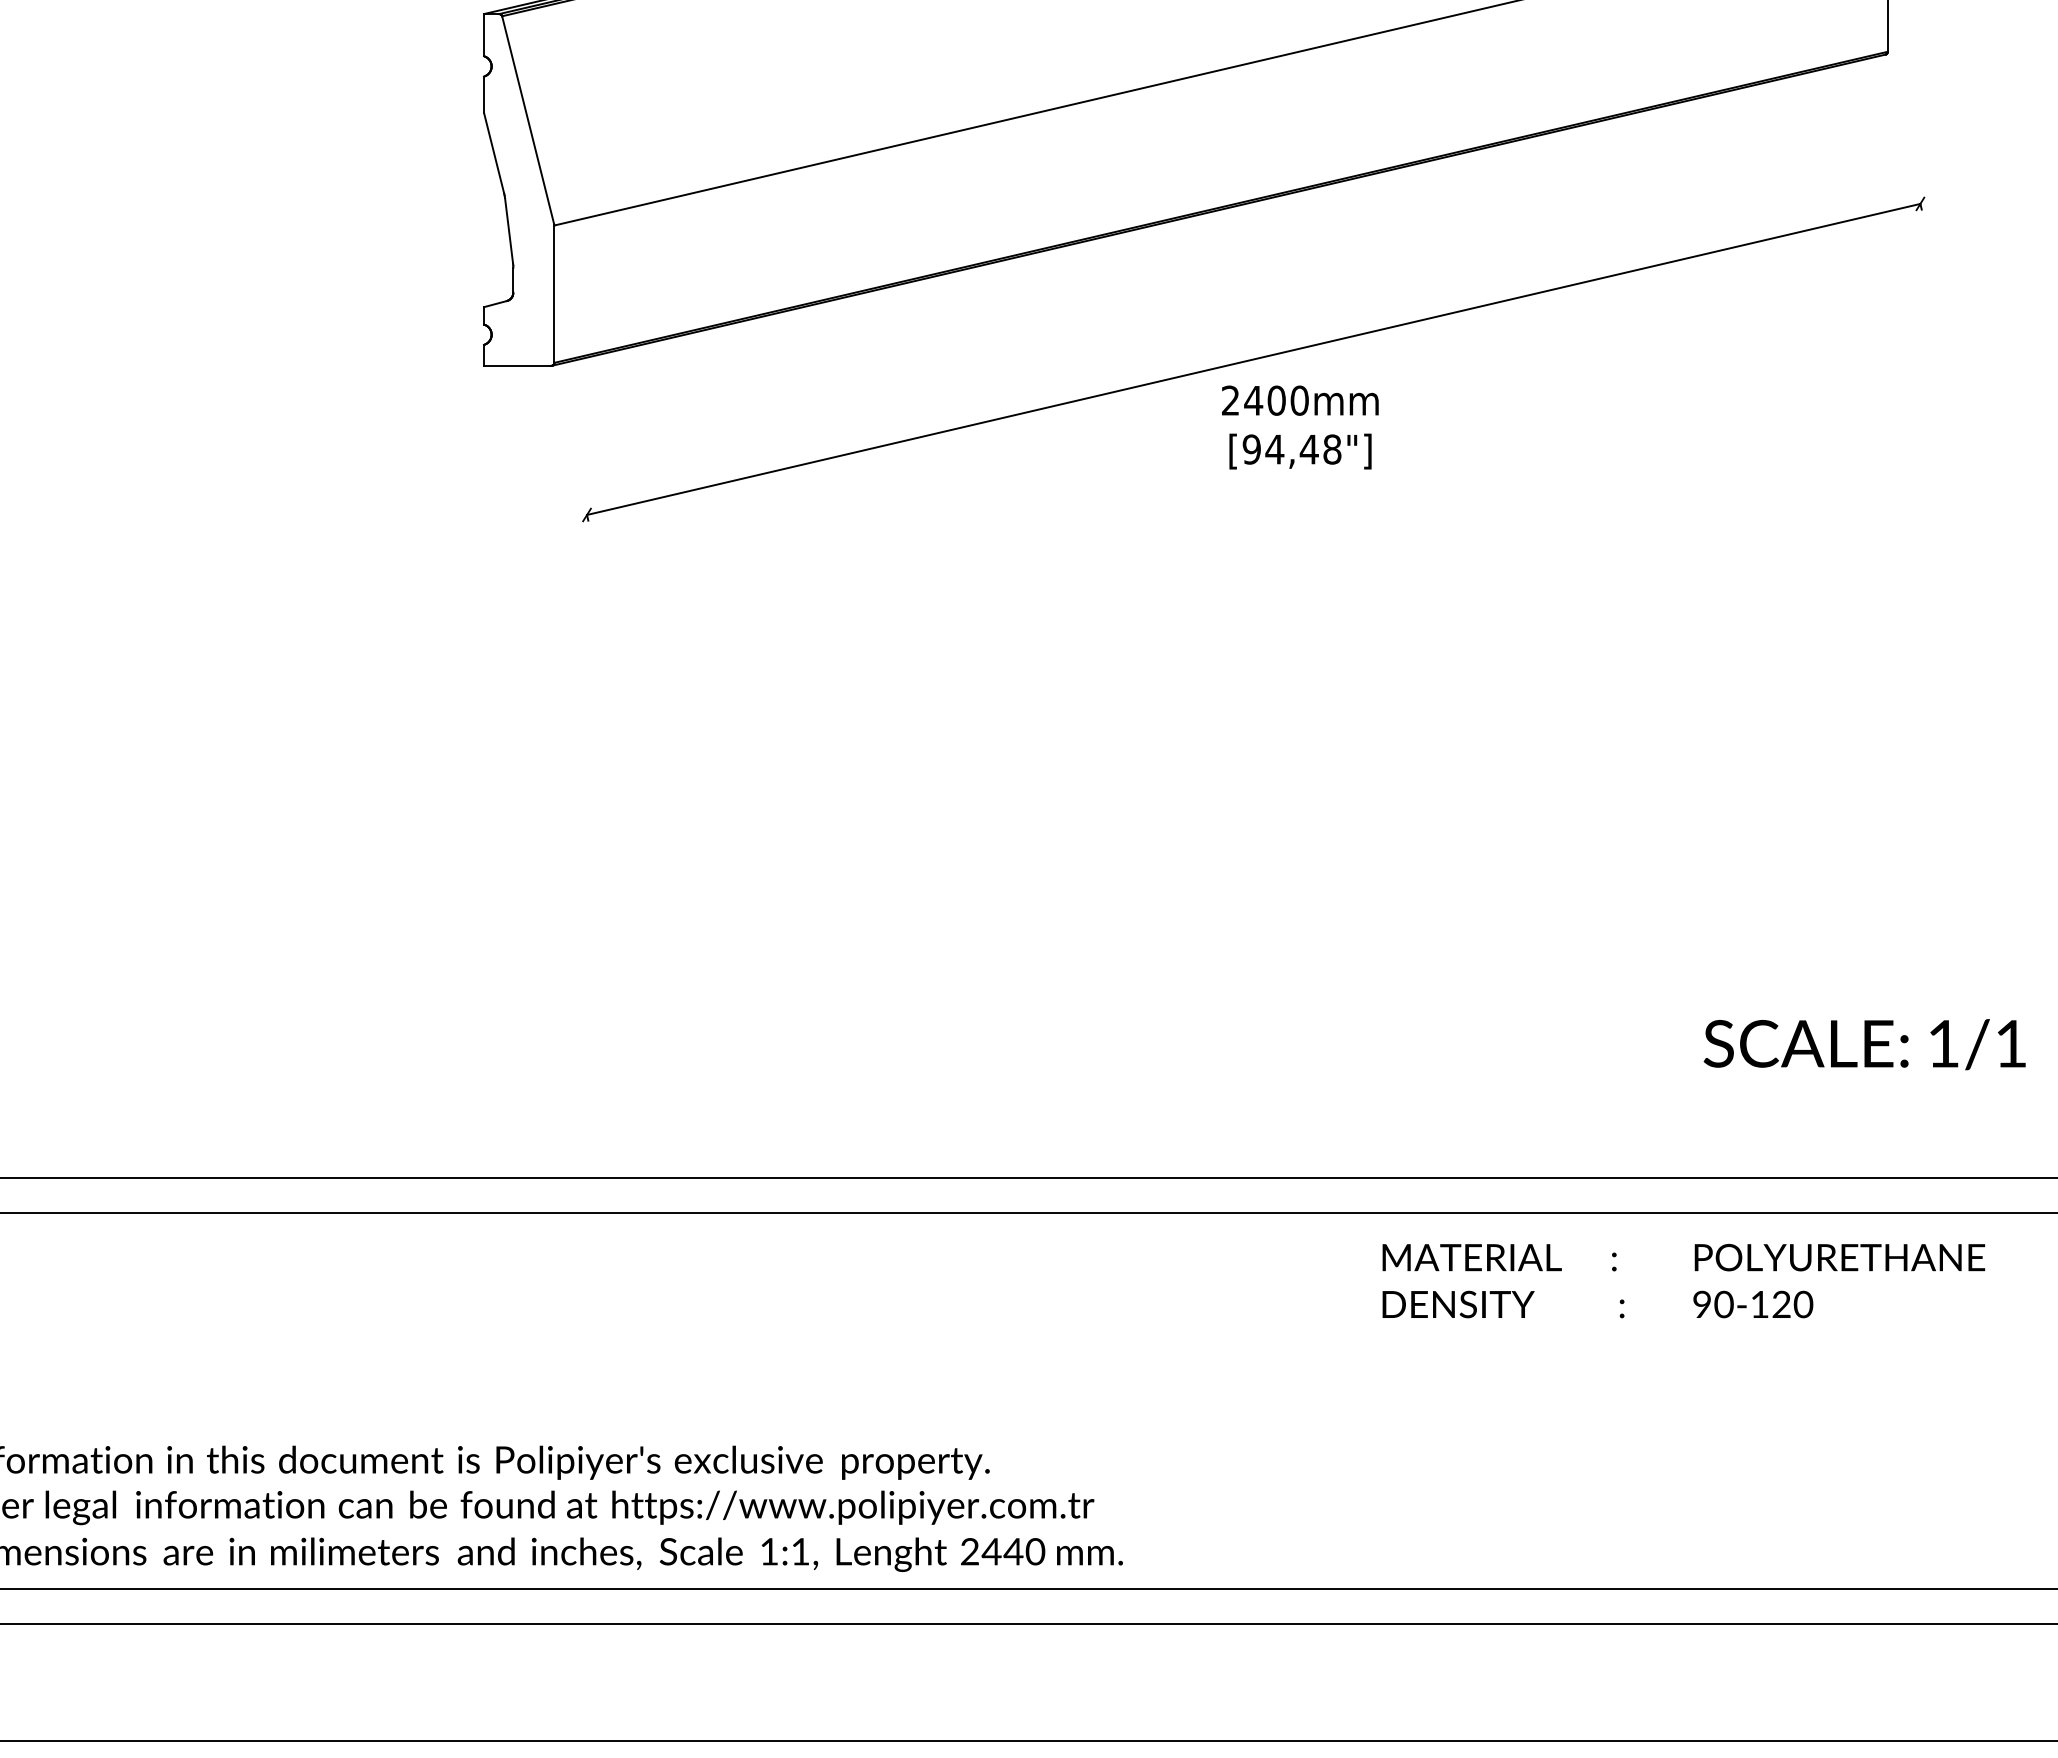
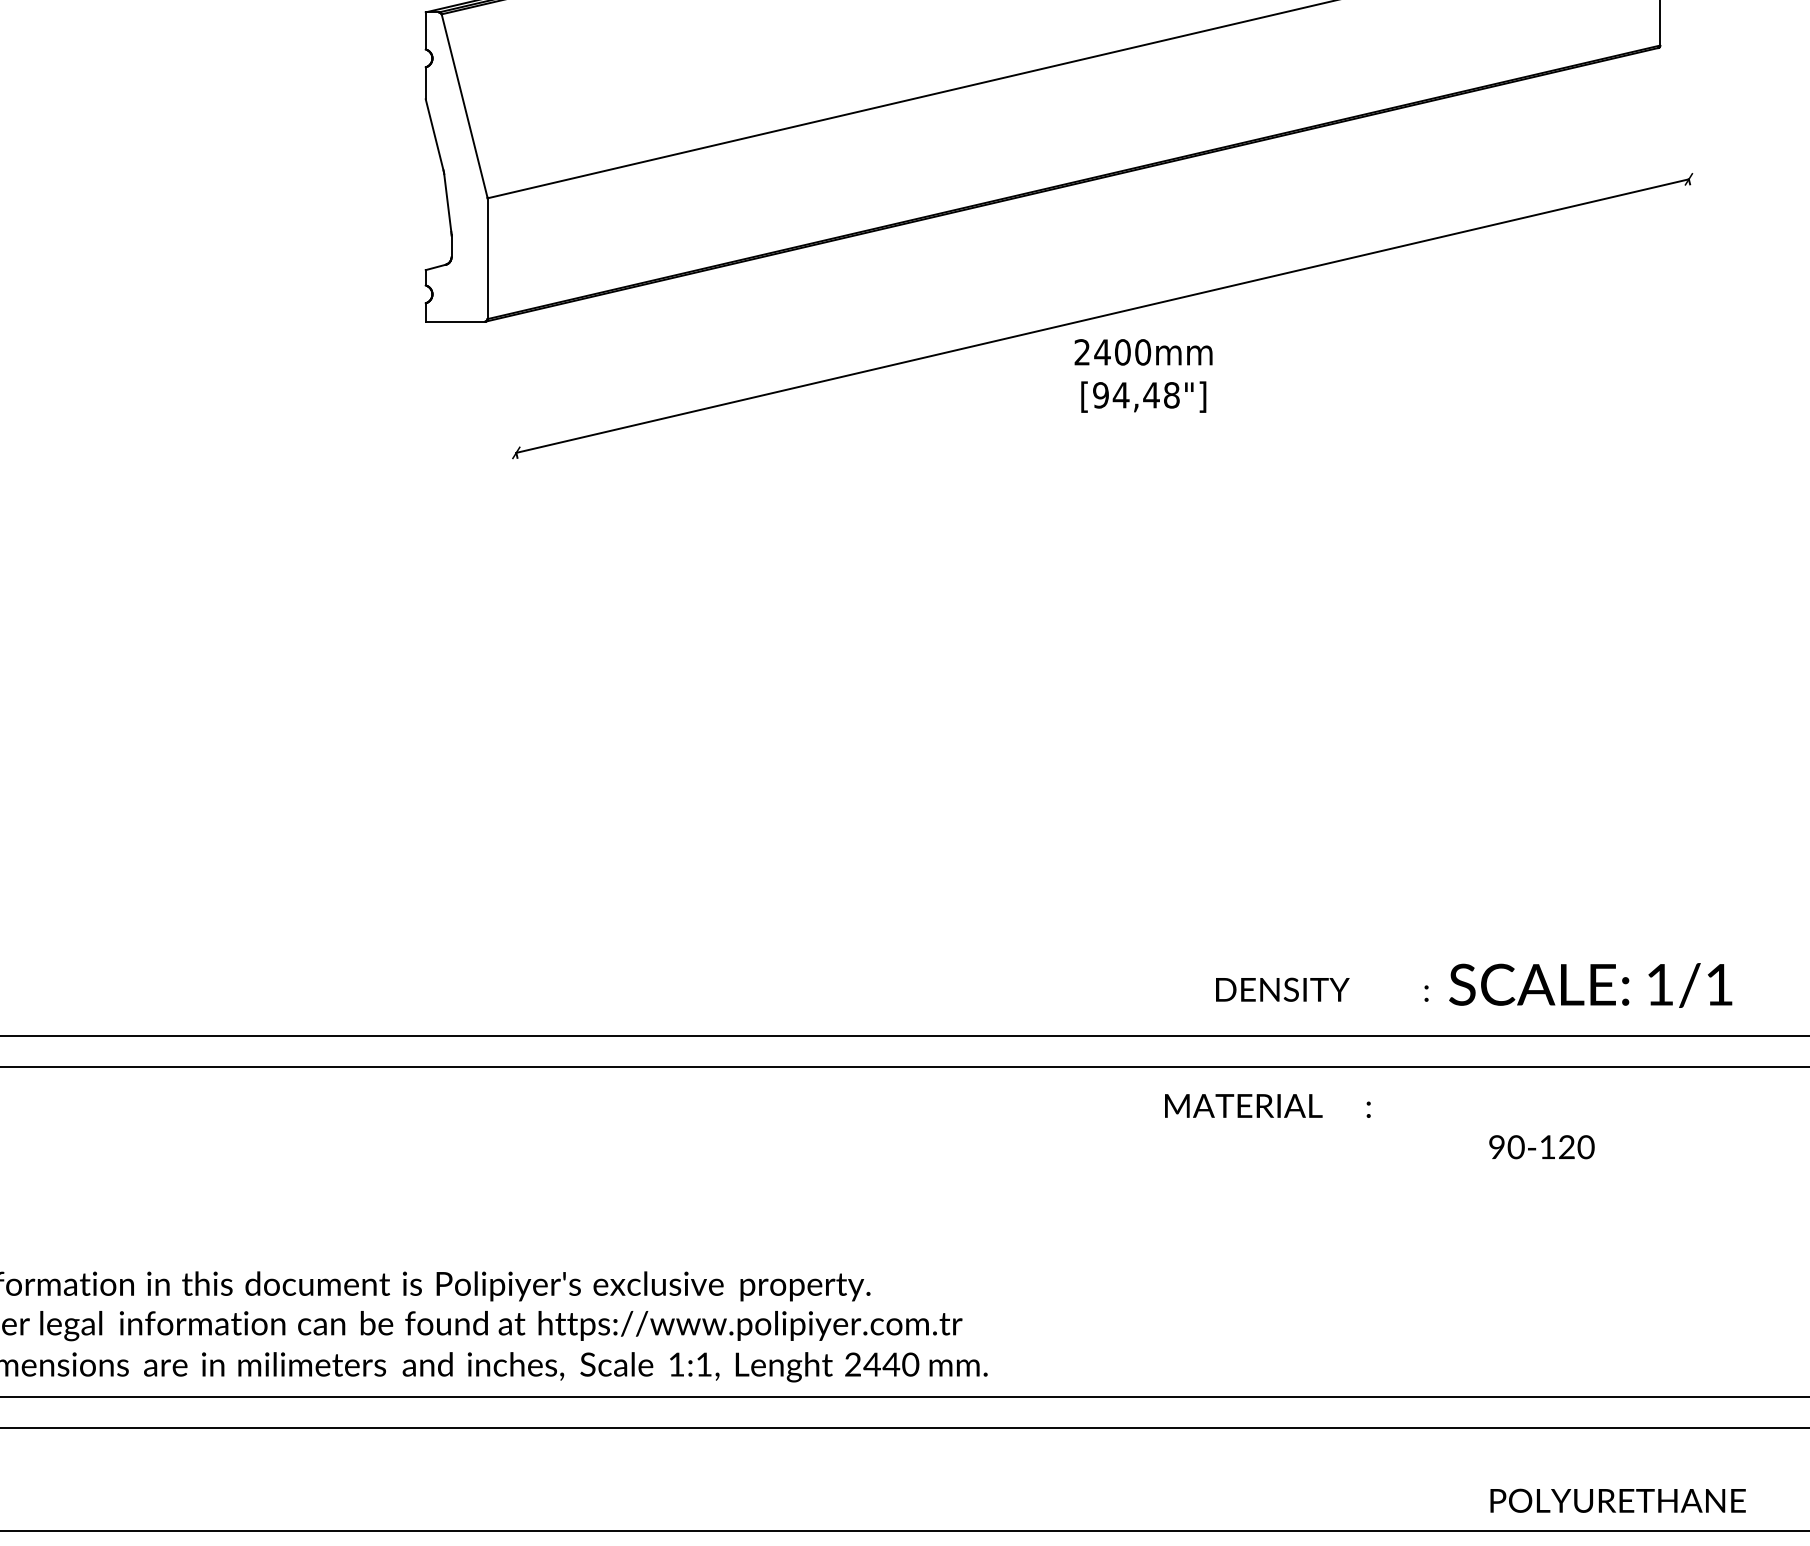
text: (1864, 1044) -> (1590, 985), moved
text: (1499, 1257) -> (1267, 1105), moved
text: (1839, 1257) -> (1617, 1500), moved
text: (1503, 1304) -> (1322, 989), moved

